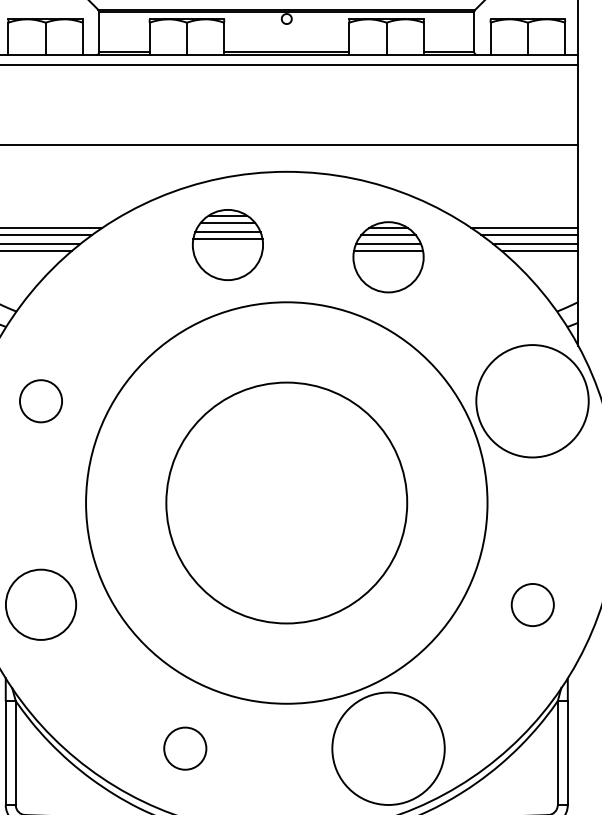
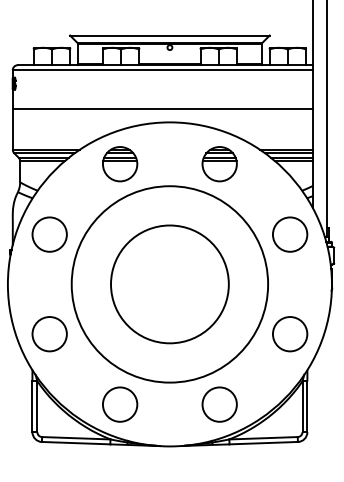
part: (228, 245) -> (120, 164), moved
circle: (40, 400) -> (49, 234), size x1.67
circle: (531, 400) -> (289, 234), size x0.62
circle: (533, 605) -> (290, 334), size x1.67
circle: (185, 748) -> (120, 404), size x1.67
circle: (388, 748) -> (219, 404), size x0.62

